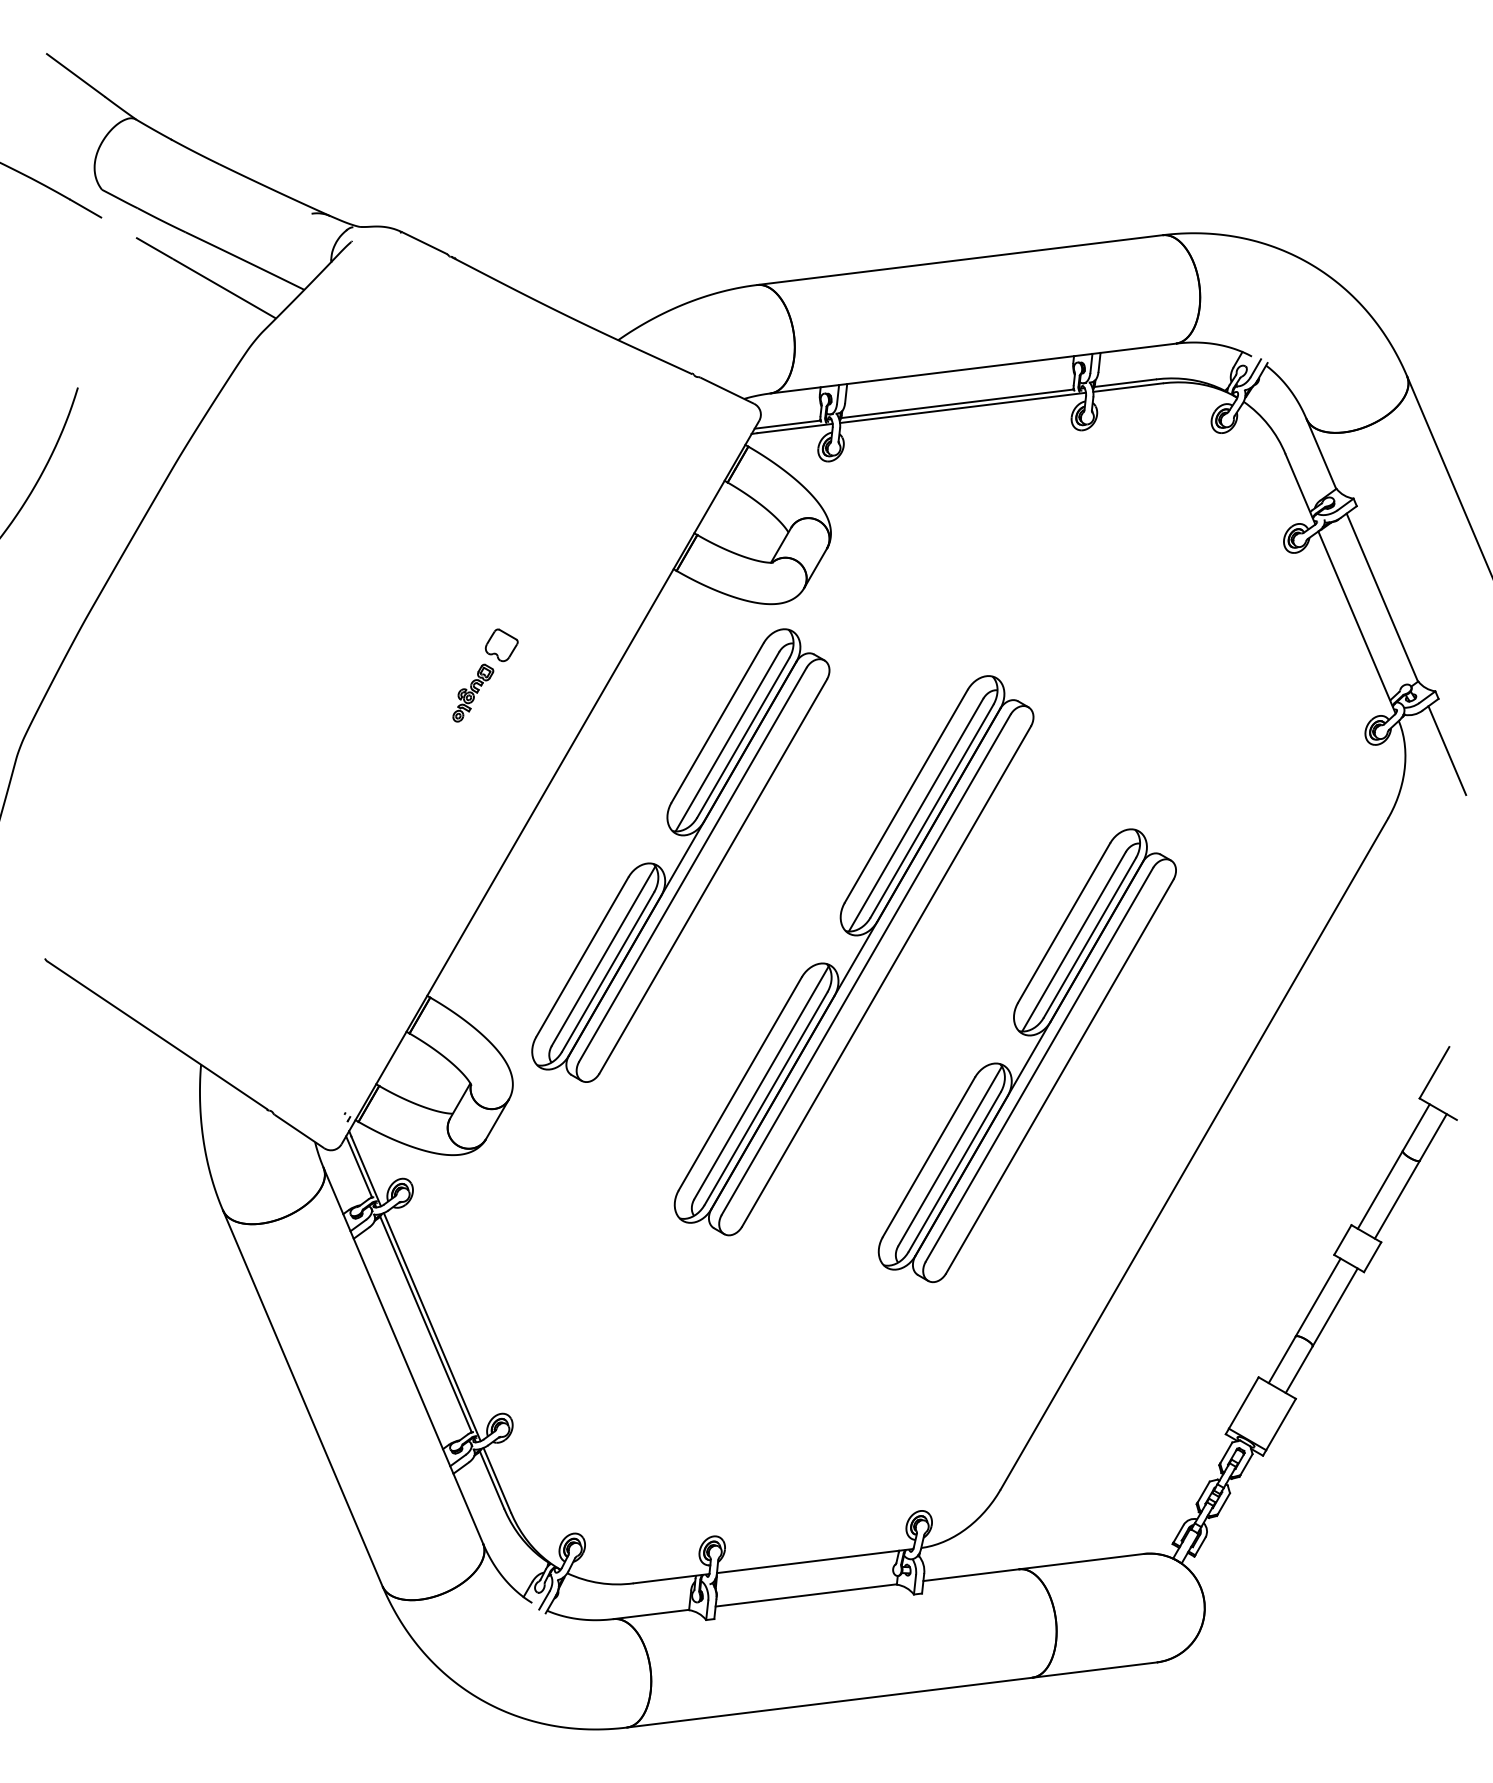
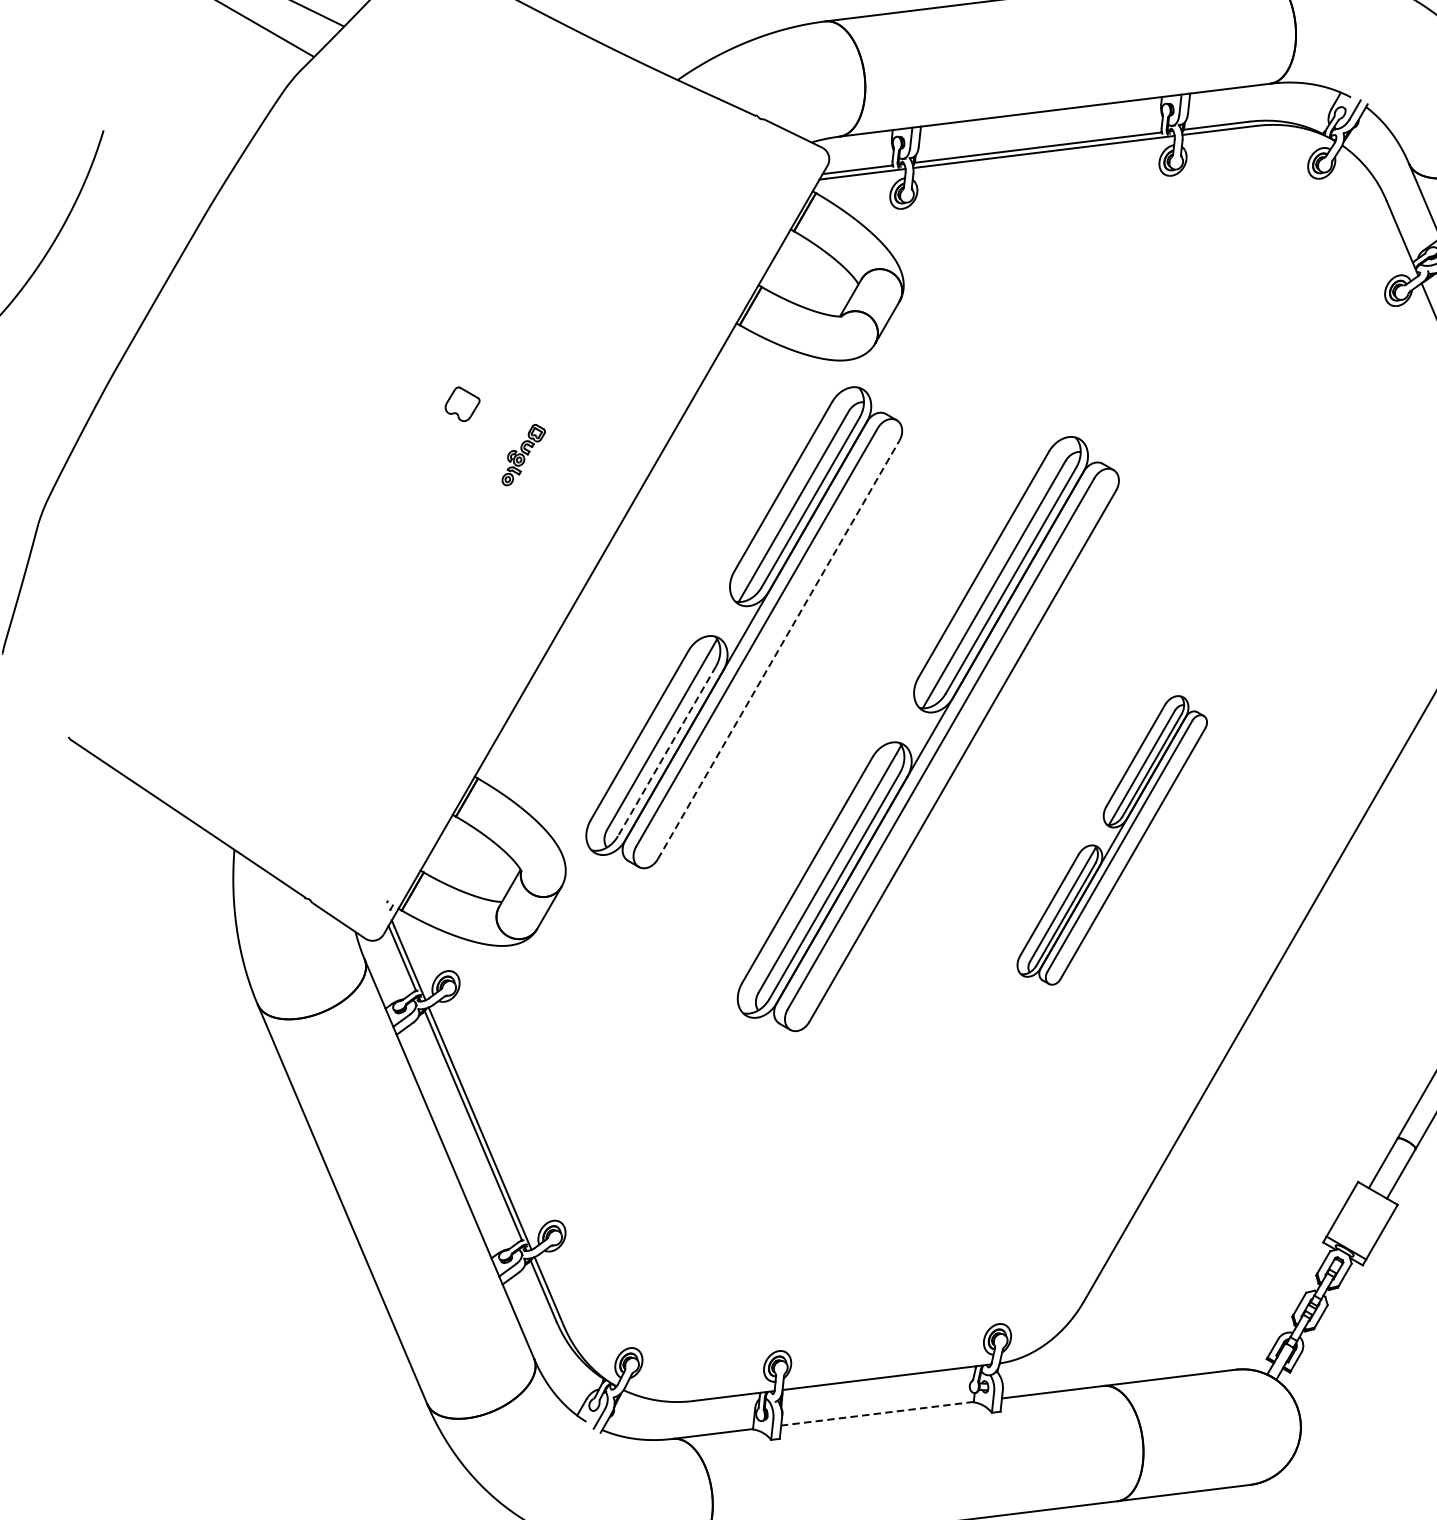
part: (501, 645) -> (462, 404), moved
line: (713, 876) -> (778, 649), solid -> dashed
line: (607, 972) -> (666, 751), solid -> dashed
part: (1026, 1055) -> (1111, 840), size x0.6
line: (805, 1595) -> (876, 1413), solid -> dashed

